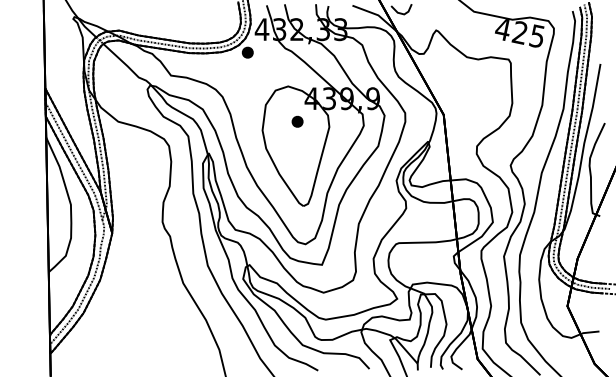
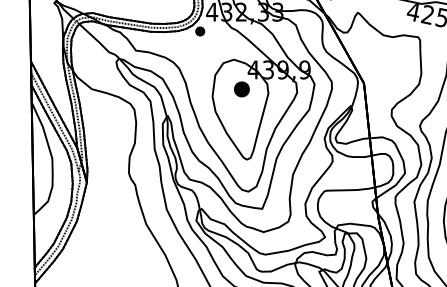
part: (297, 121) -> (241, 89), size x1.6

